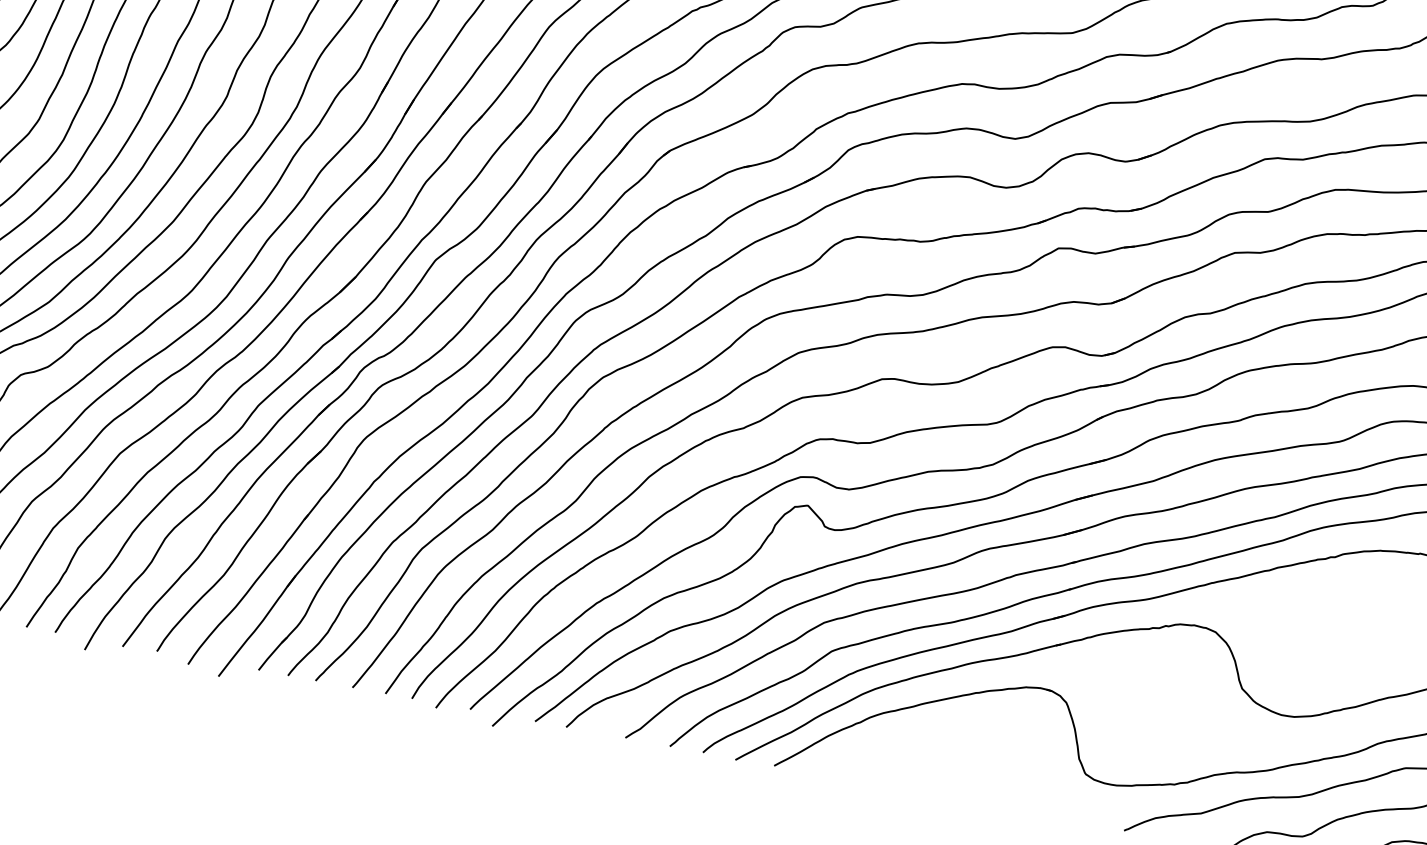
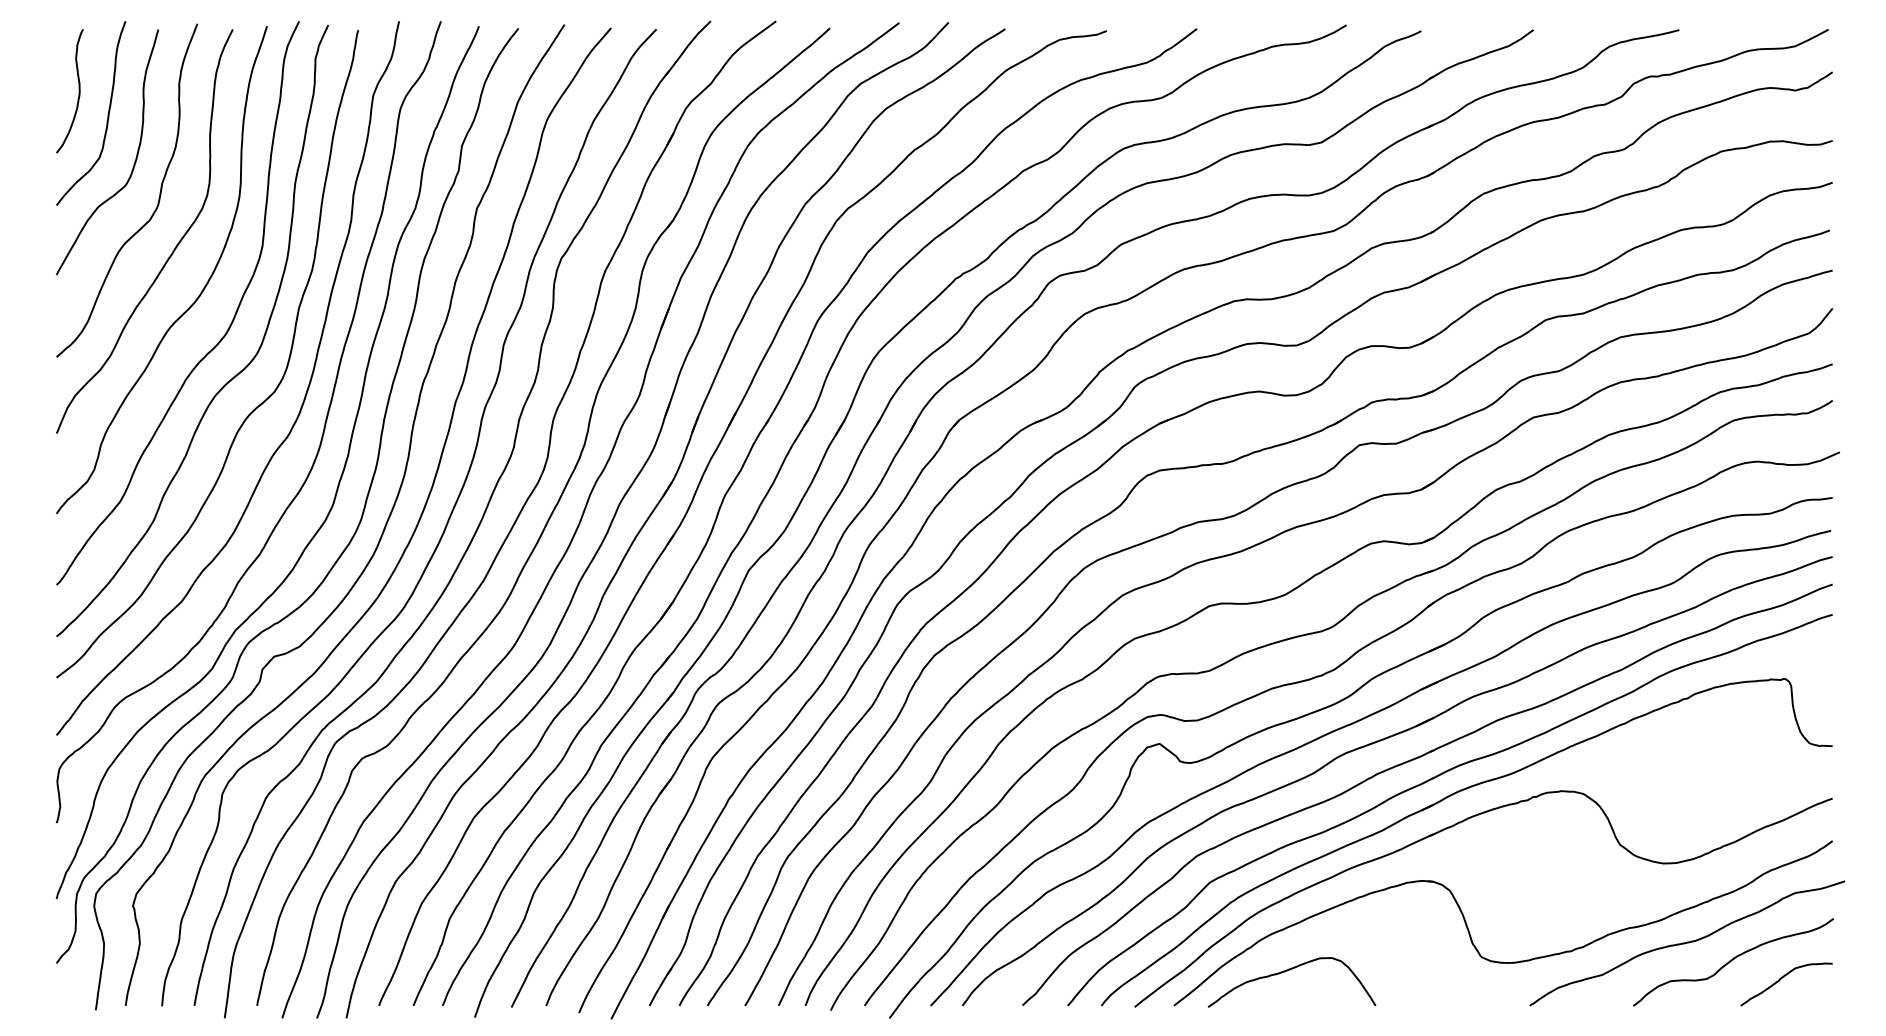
curve: (892, 752) -> (1287, 971), added

